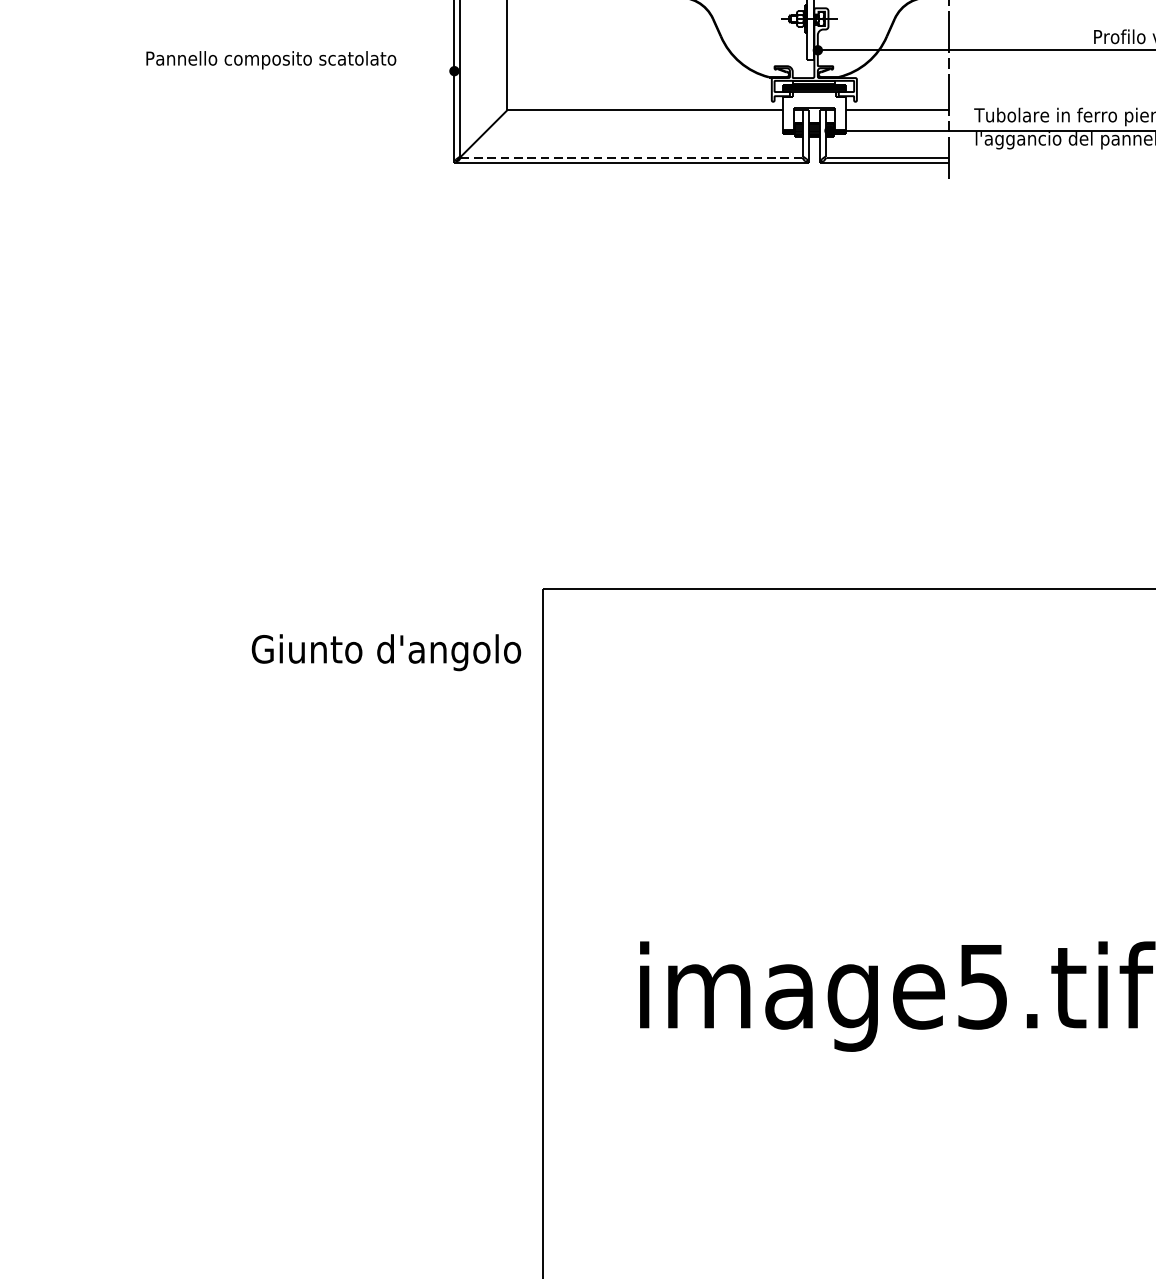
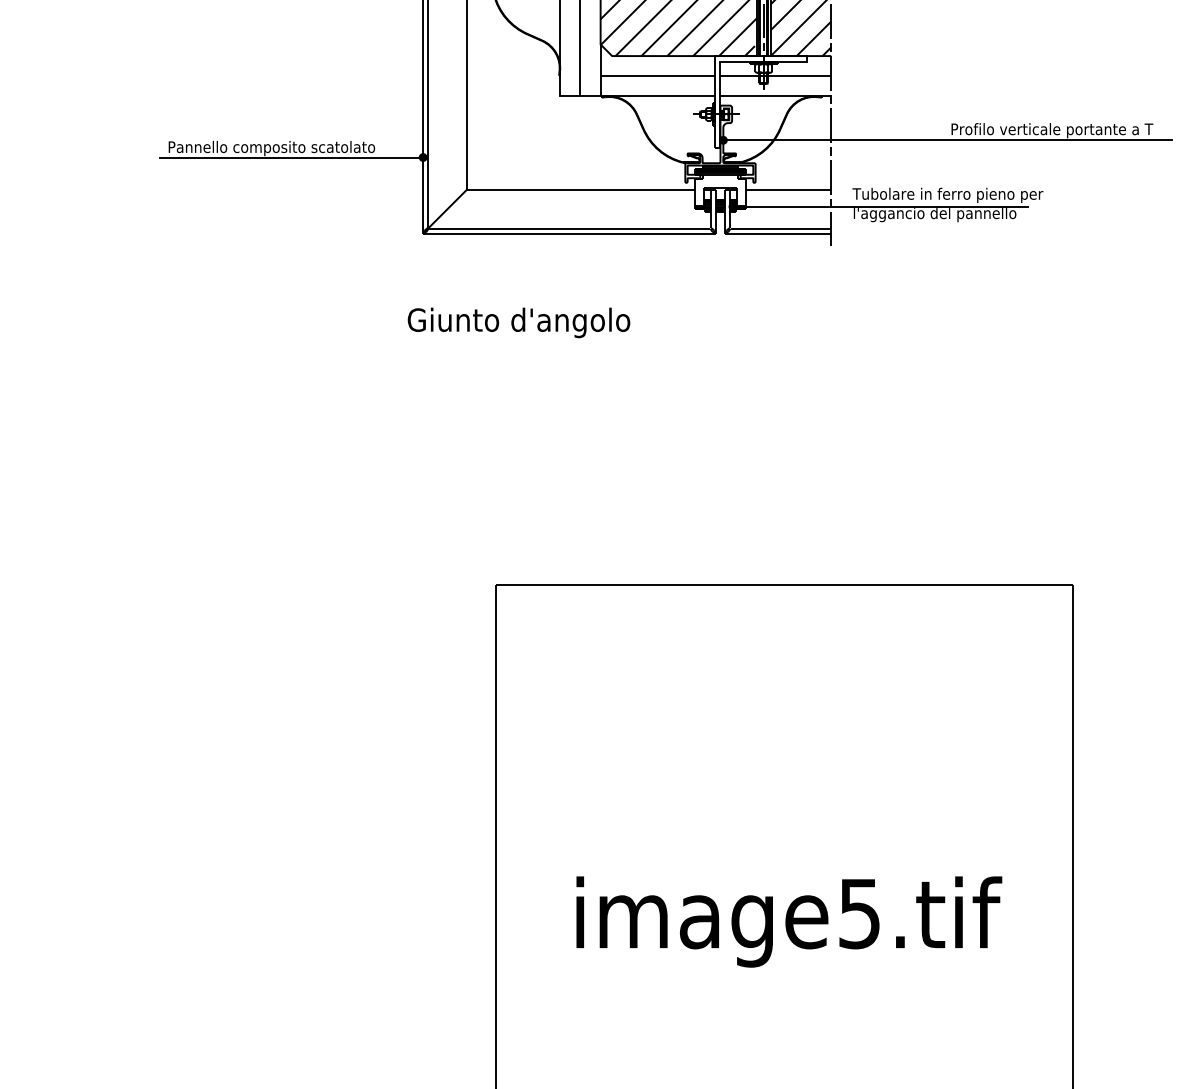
line: (295, 71) -> (291, 157), added
line: (631, 157) -> (569, 228), dashed -> solid
text: (385, 652) -> (518, 322), moved

